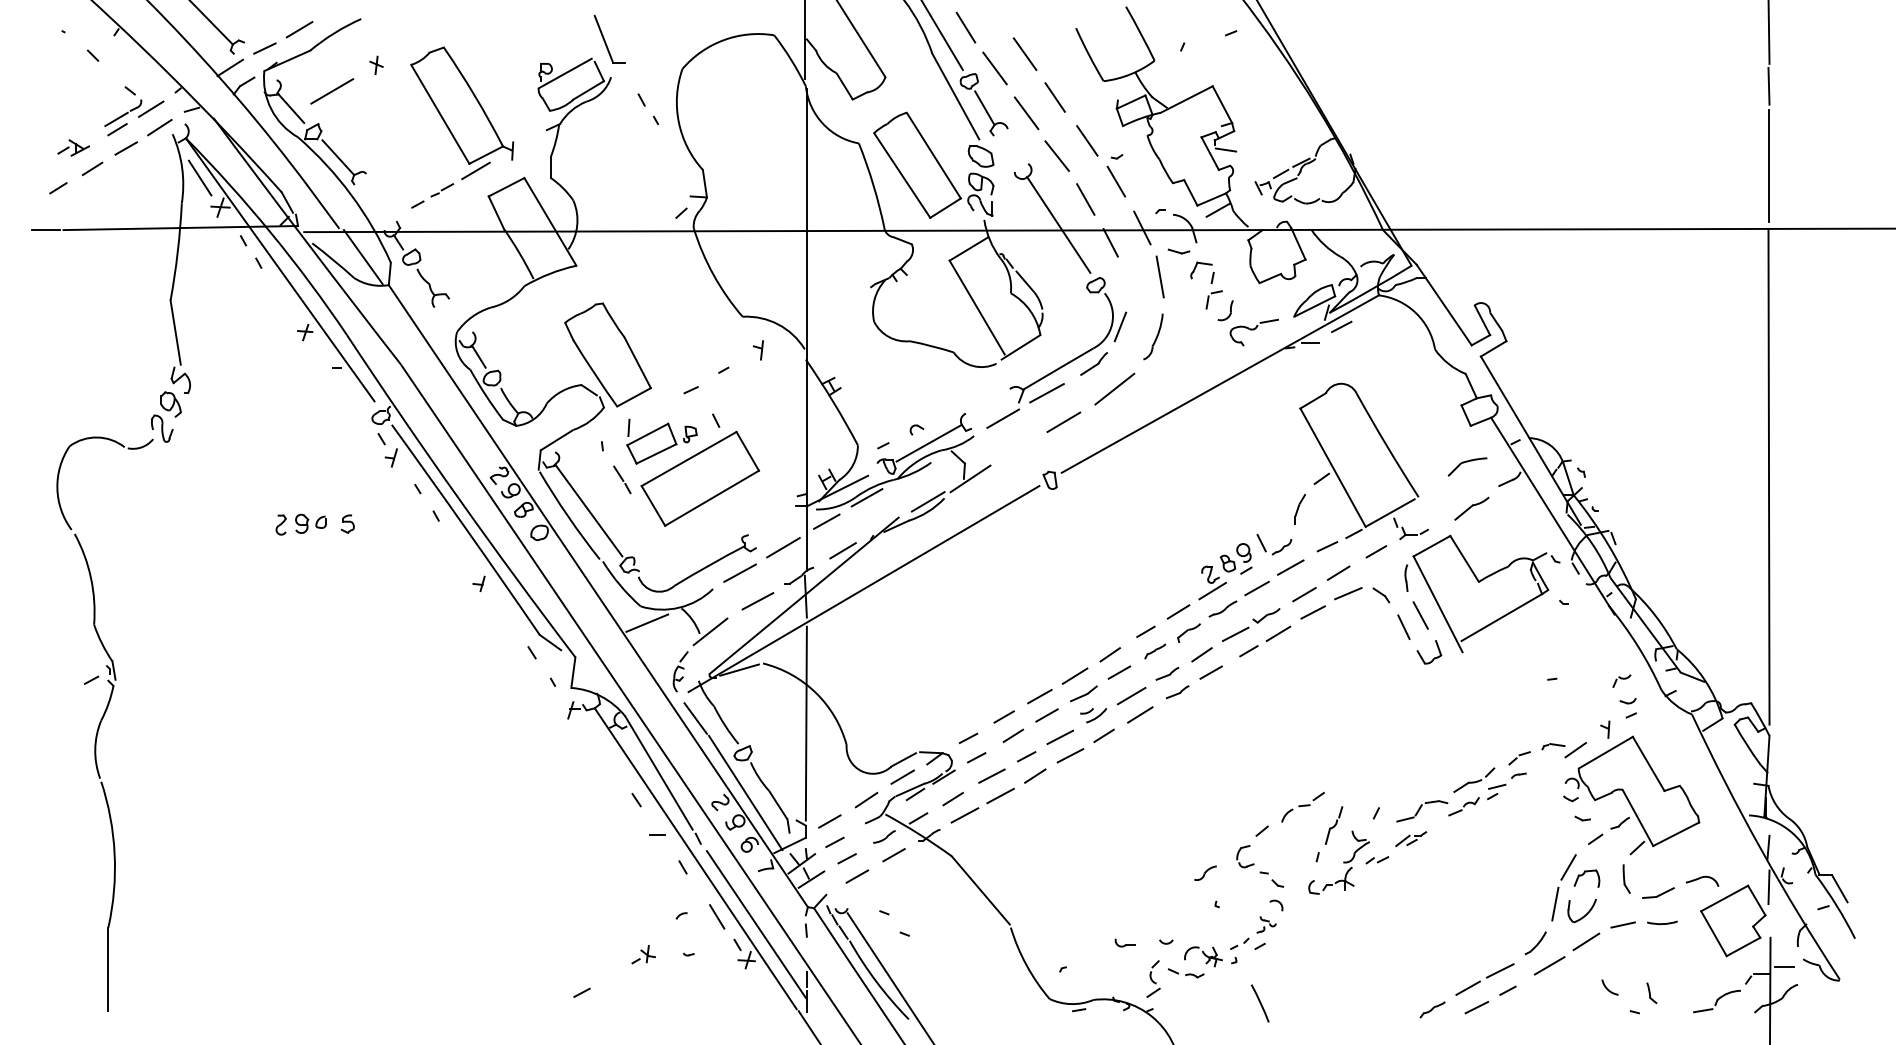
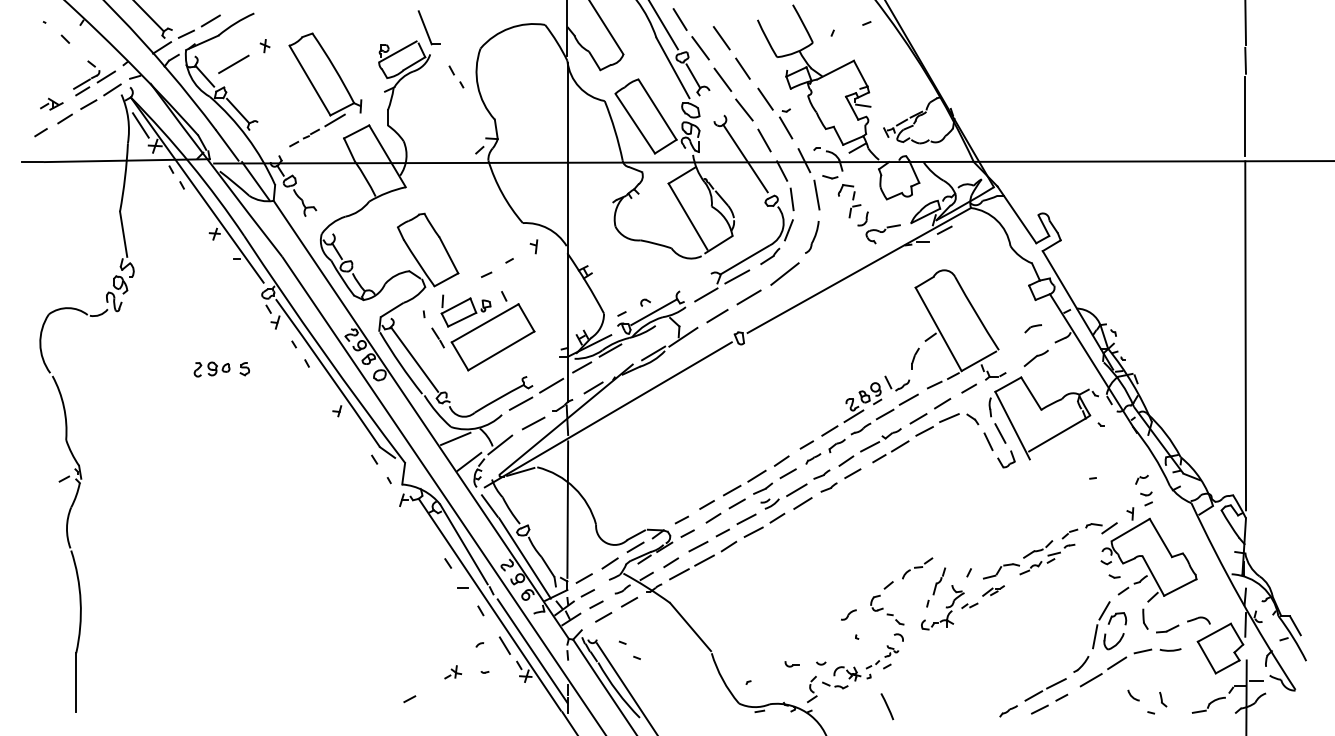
line: (1125, 282) -> (792, 198), added
line: (1018, 448) -> (717, 315), added
part: (1467, 466) -> (1033, 328), size x0.62
line: (666, 655) -> (469, 461), added

